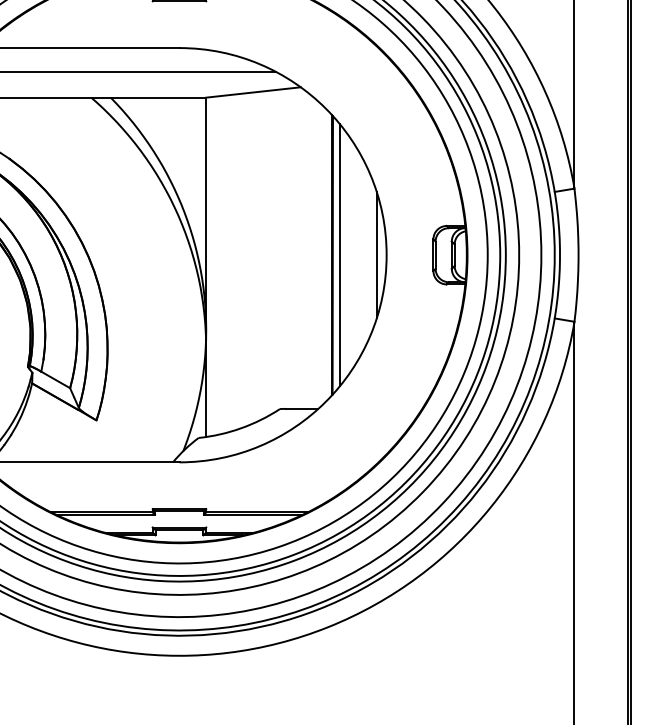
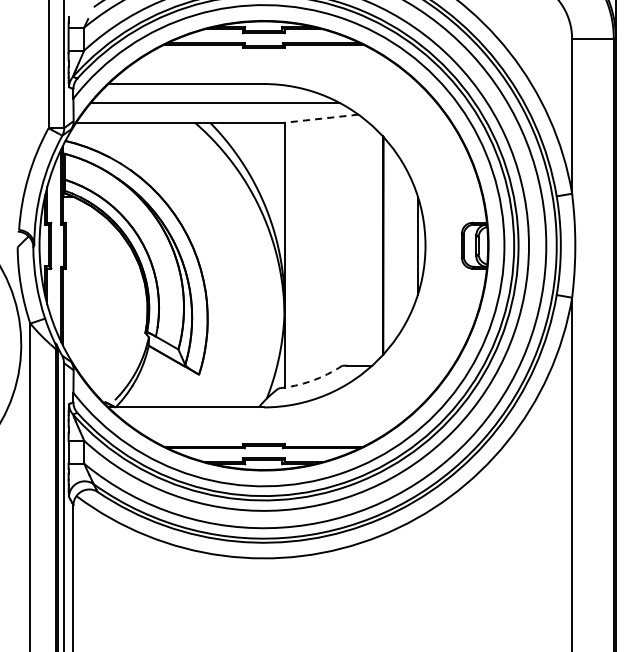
line: (253, 92) -> (321, 118), solid -> dashed
line: (340, 254) -> (389, 245), removed
arc: (240, 427) -> (311, 380), solid -> dashed

